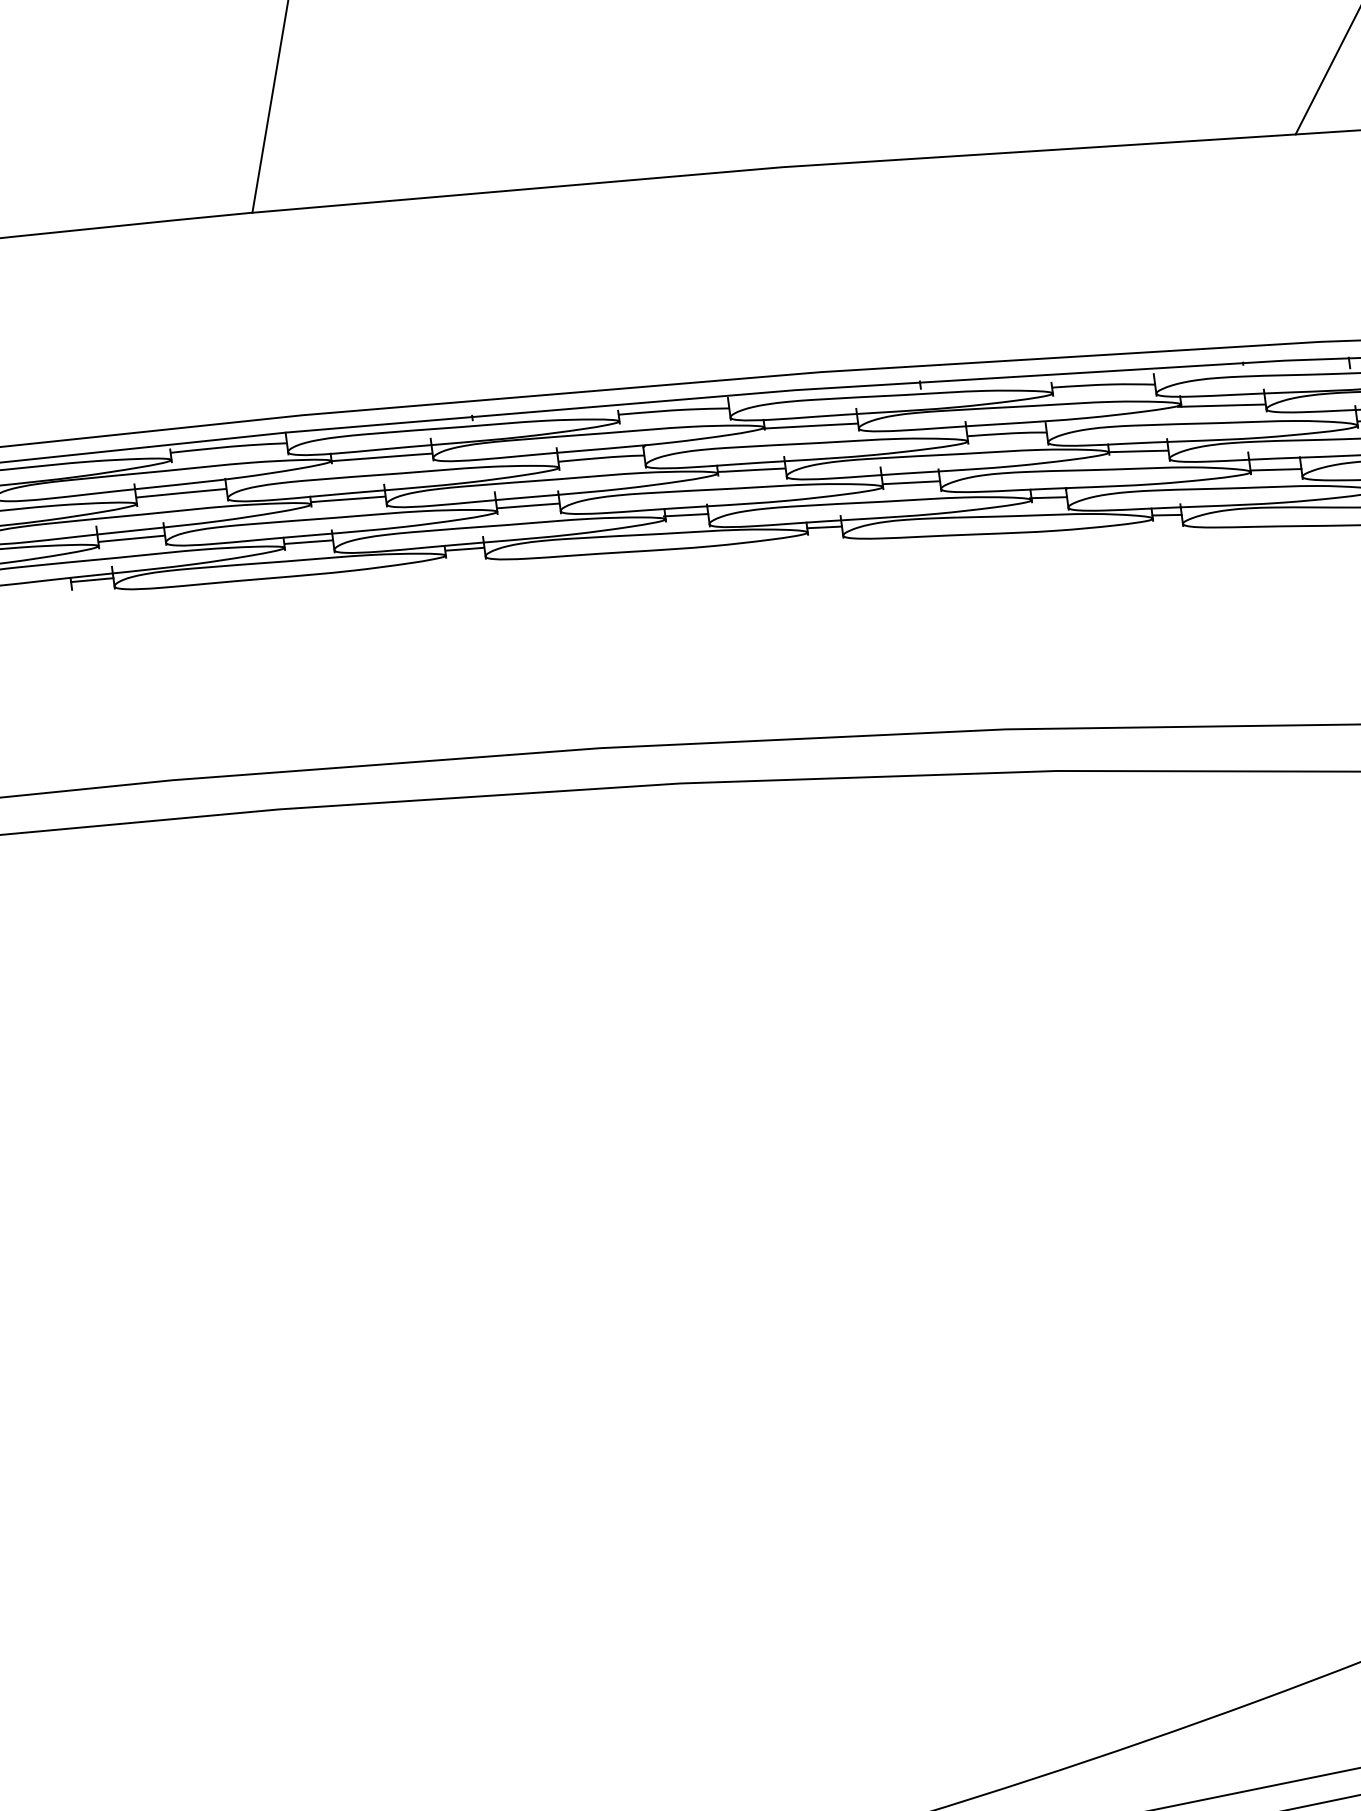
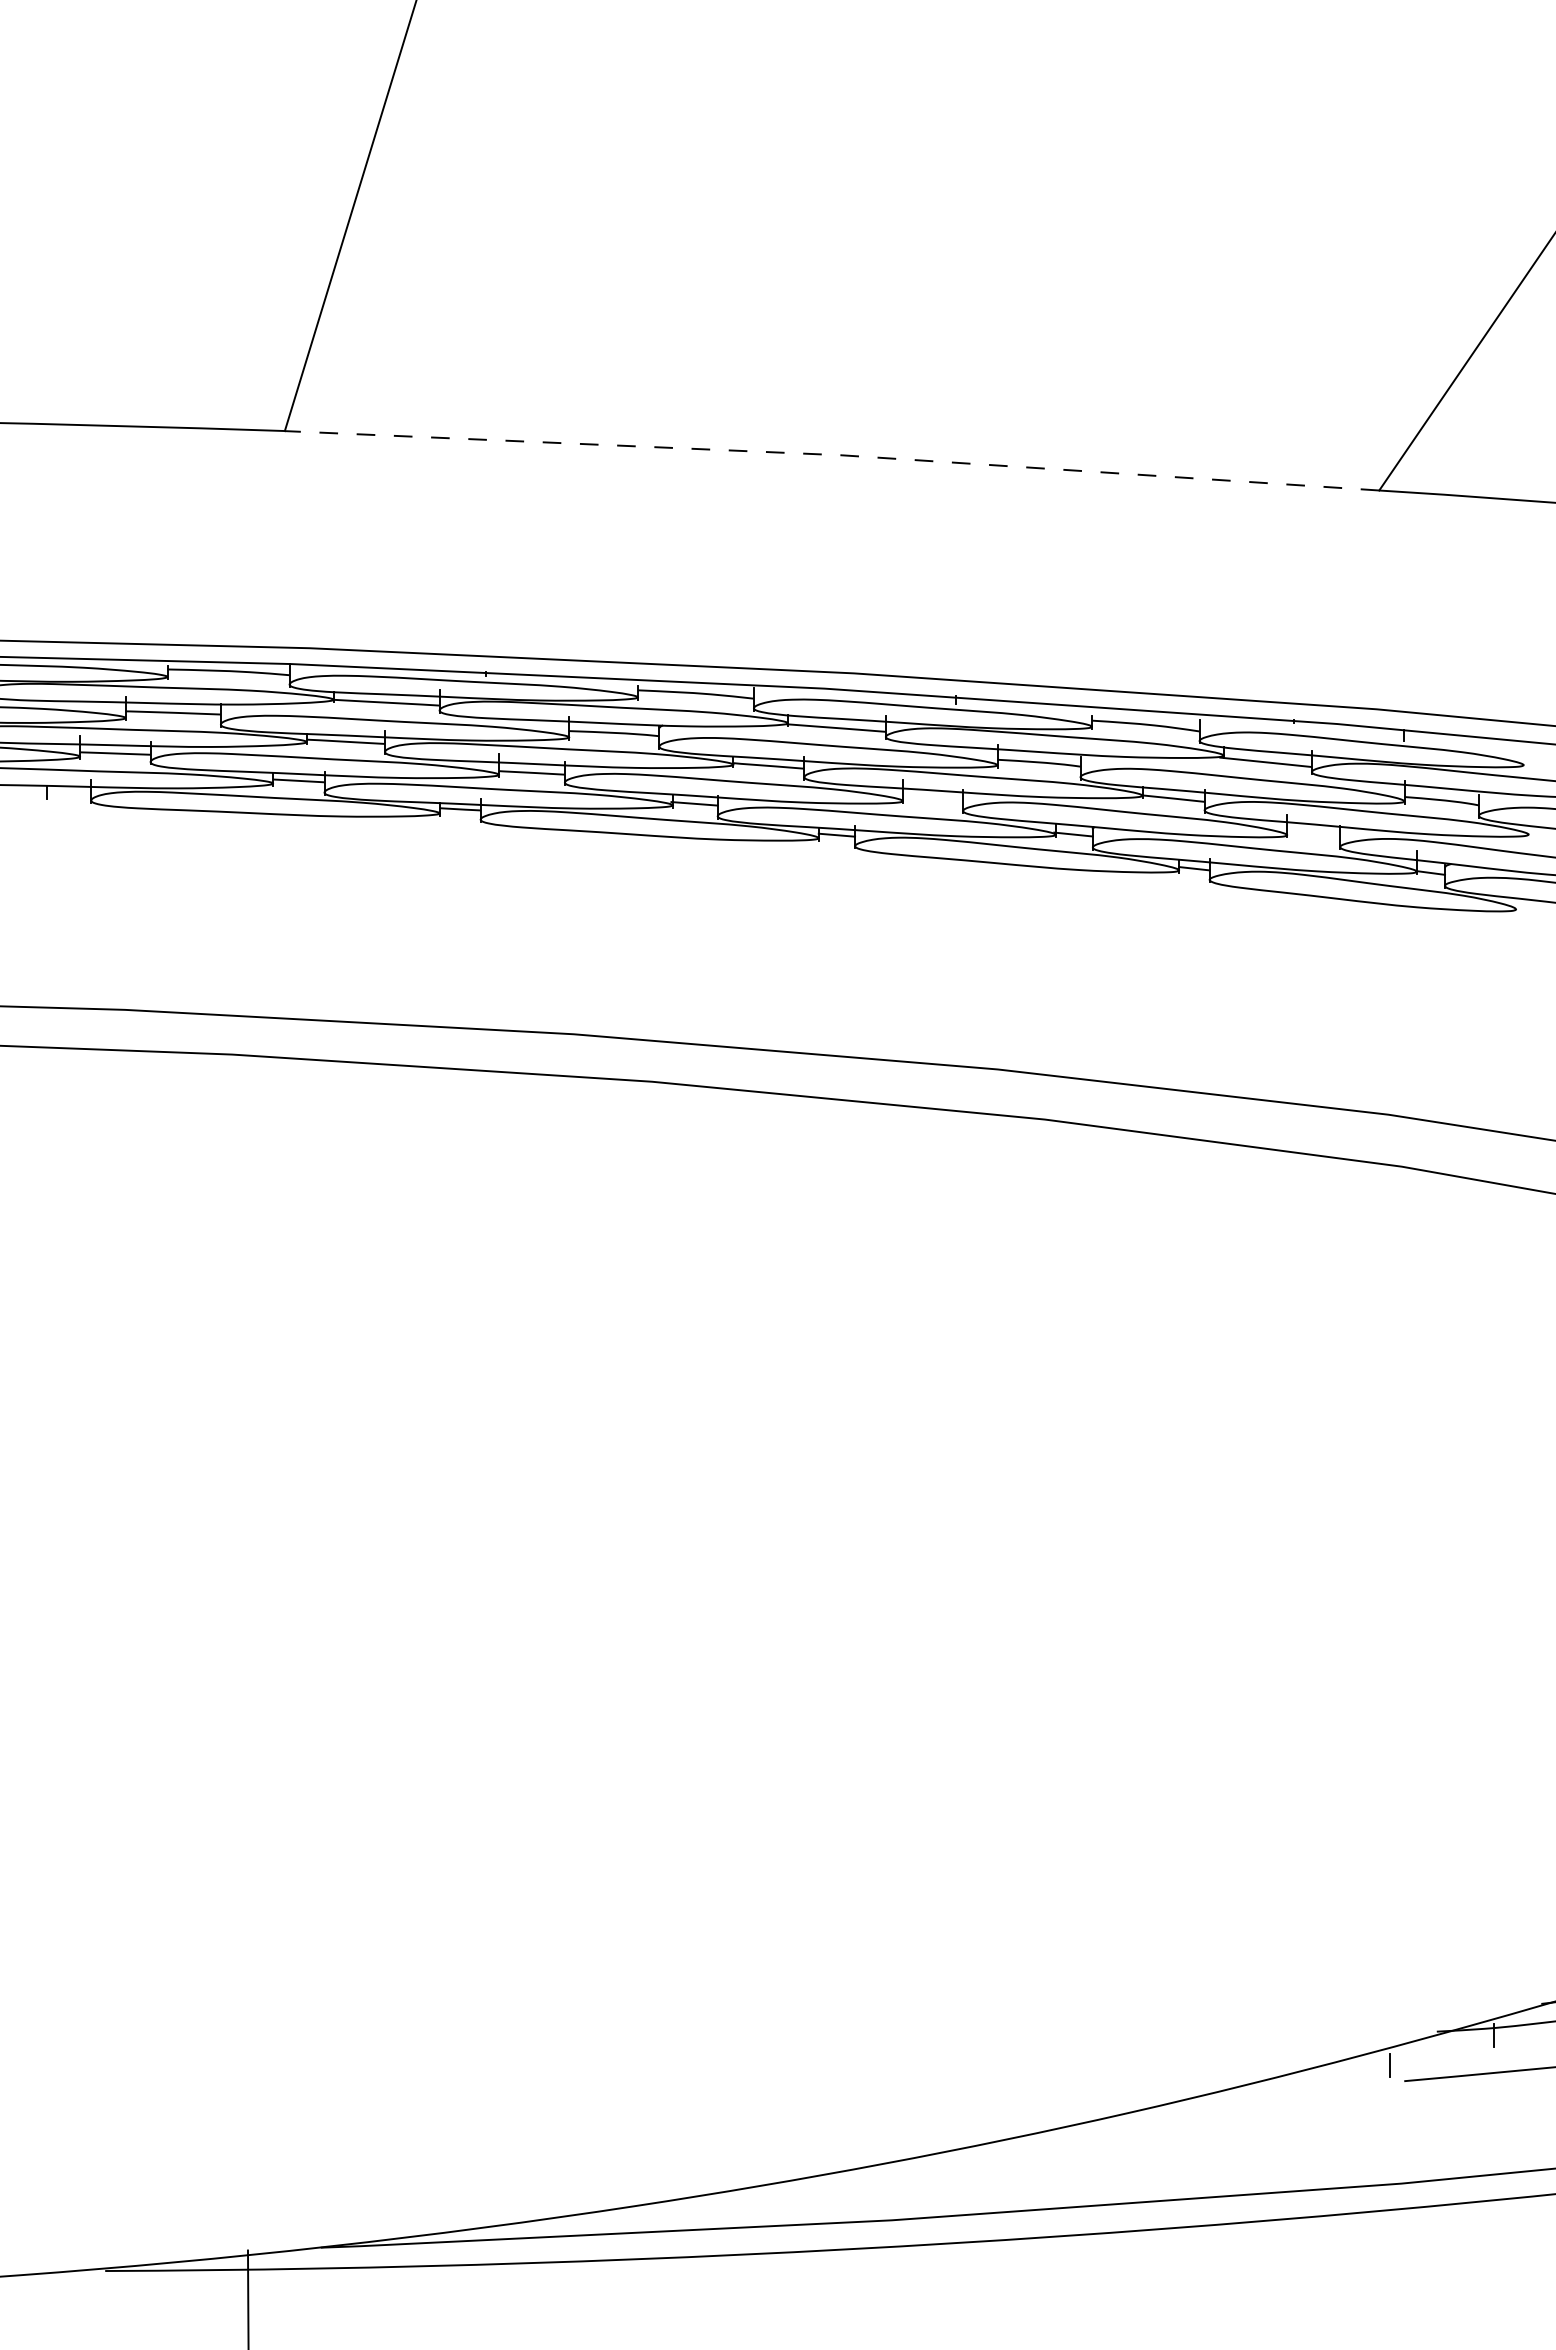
line: (774, 167) -> (833, 454), solid -> dashed
line: (1275, 469) -> (1313, 835), removed
line: (911, 482) -> (933, 800), removed
line: (91, 580) -> (68, 791), removed

